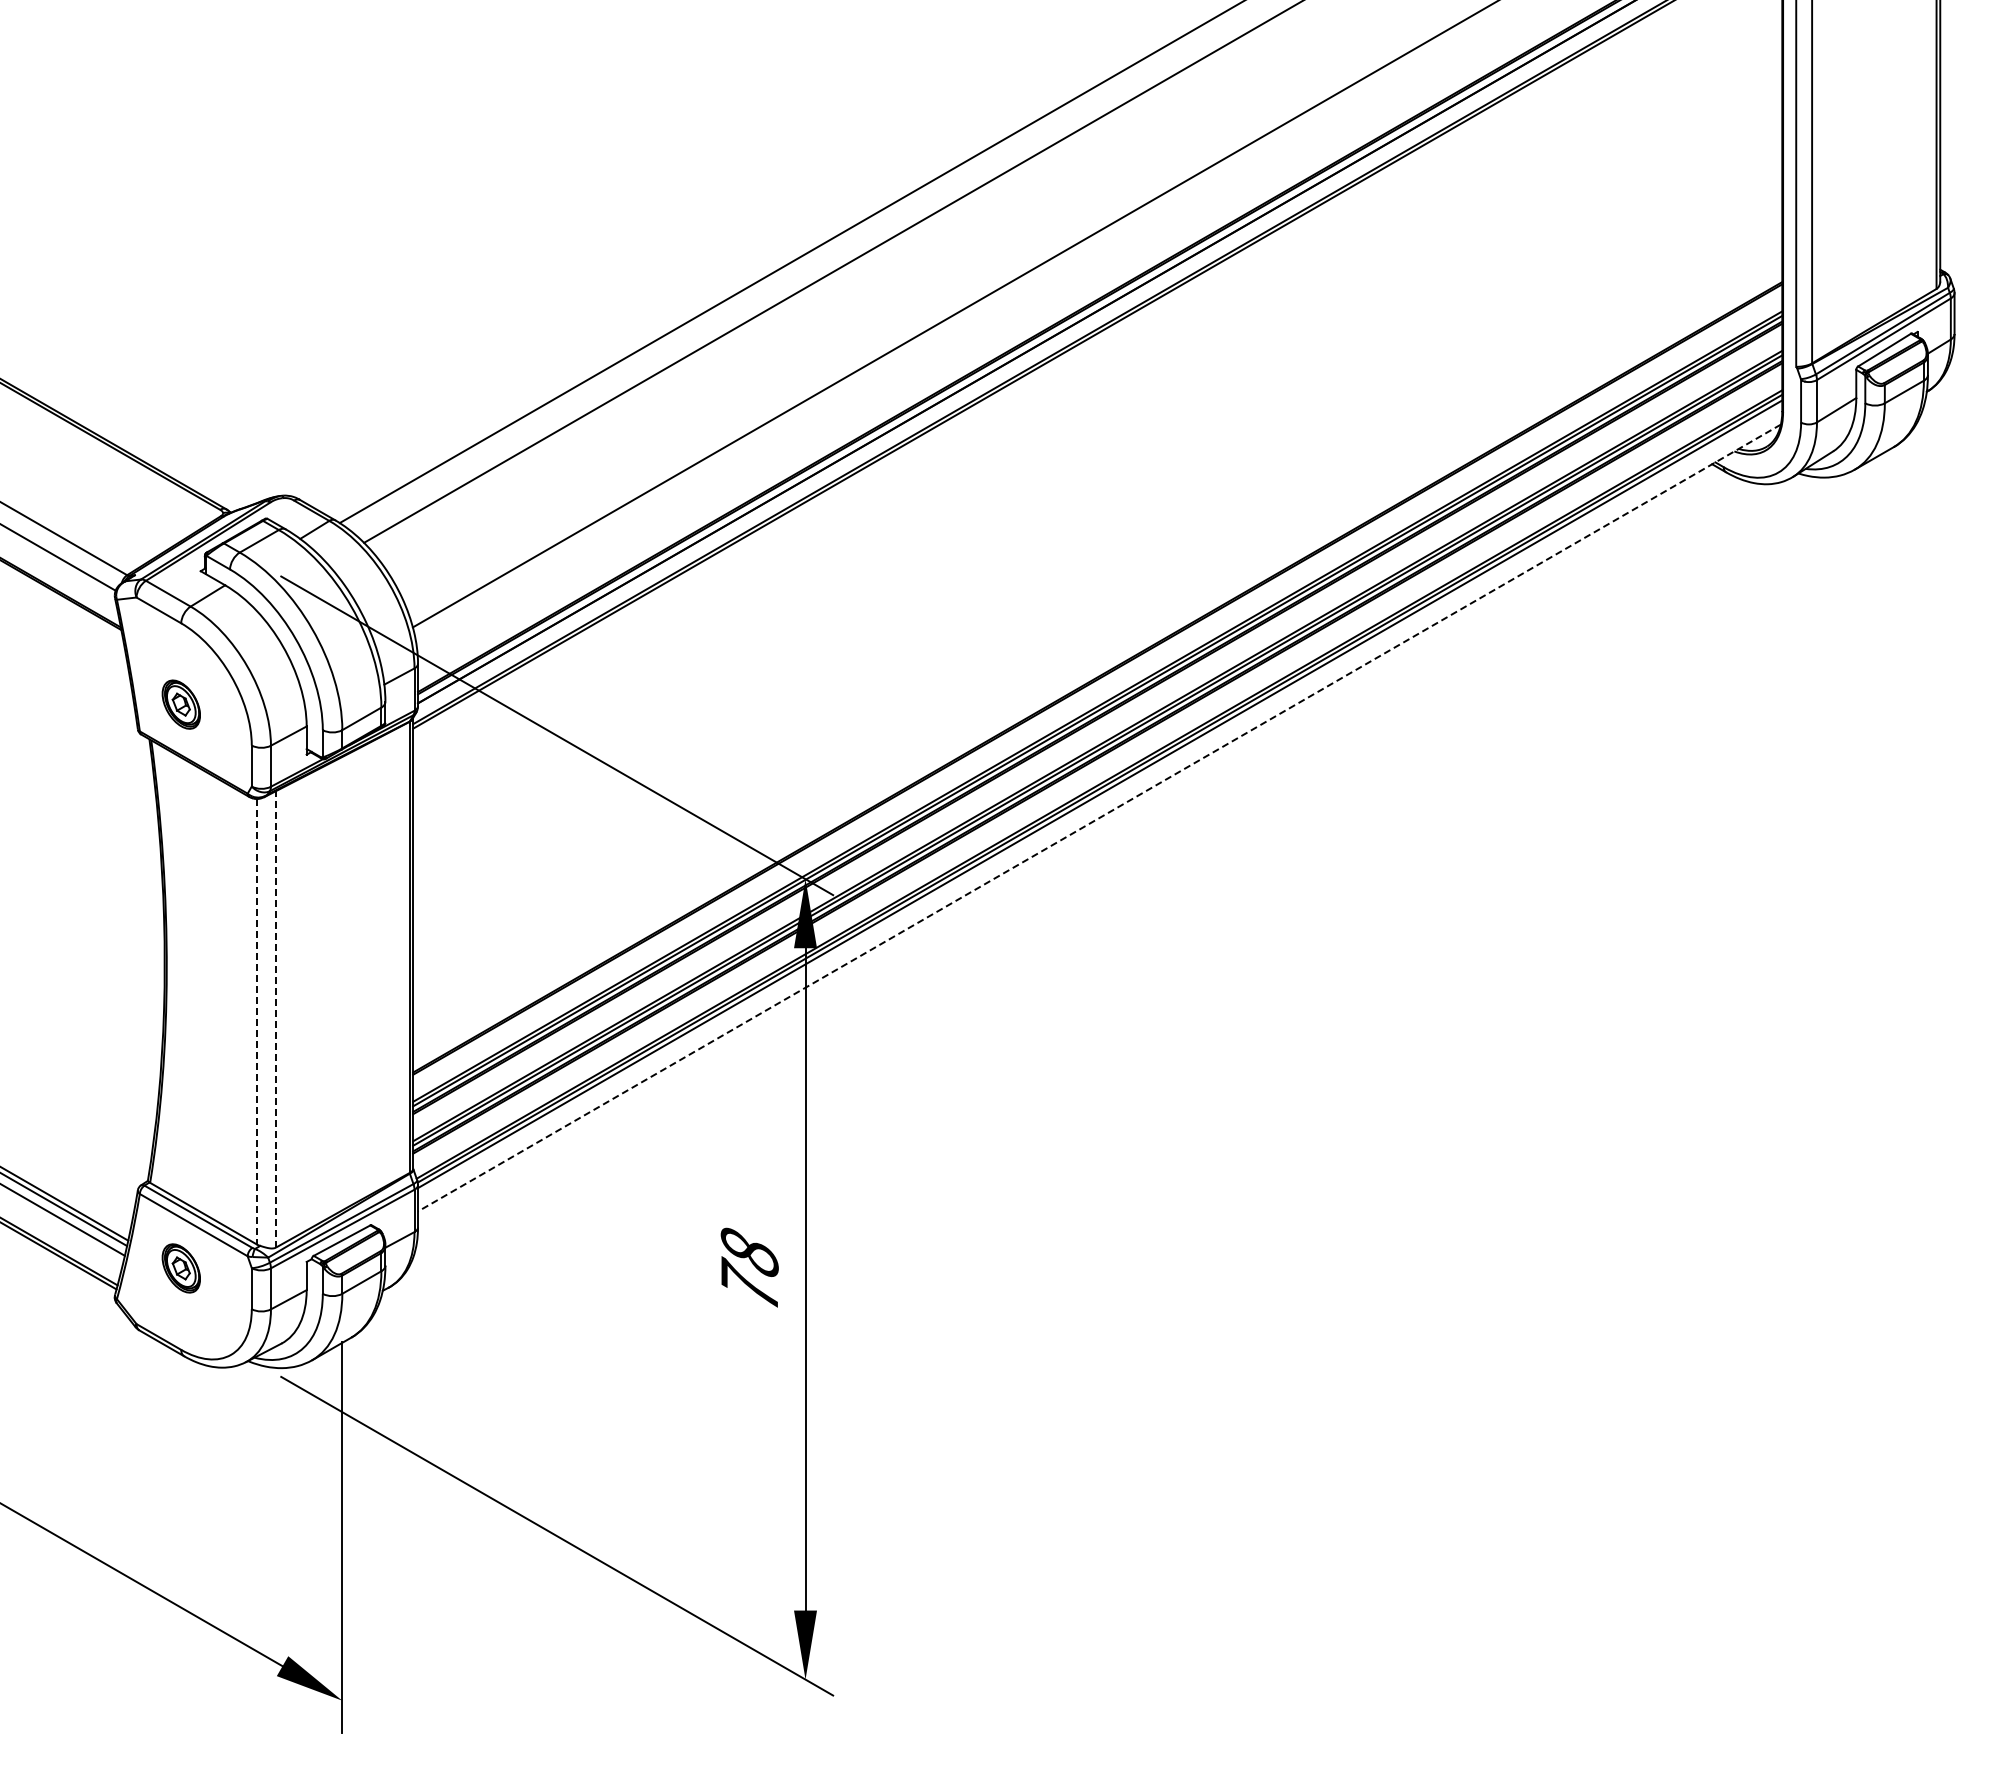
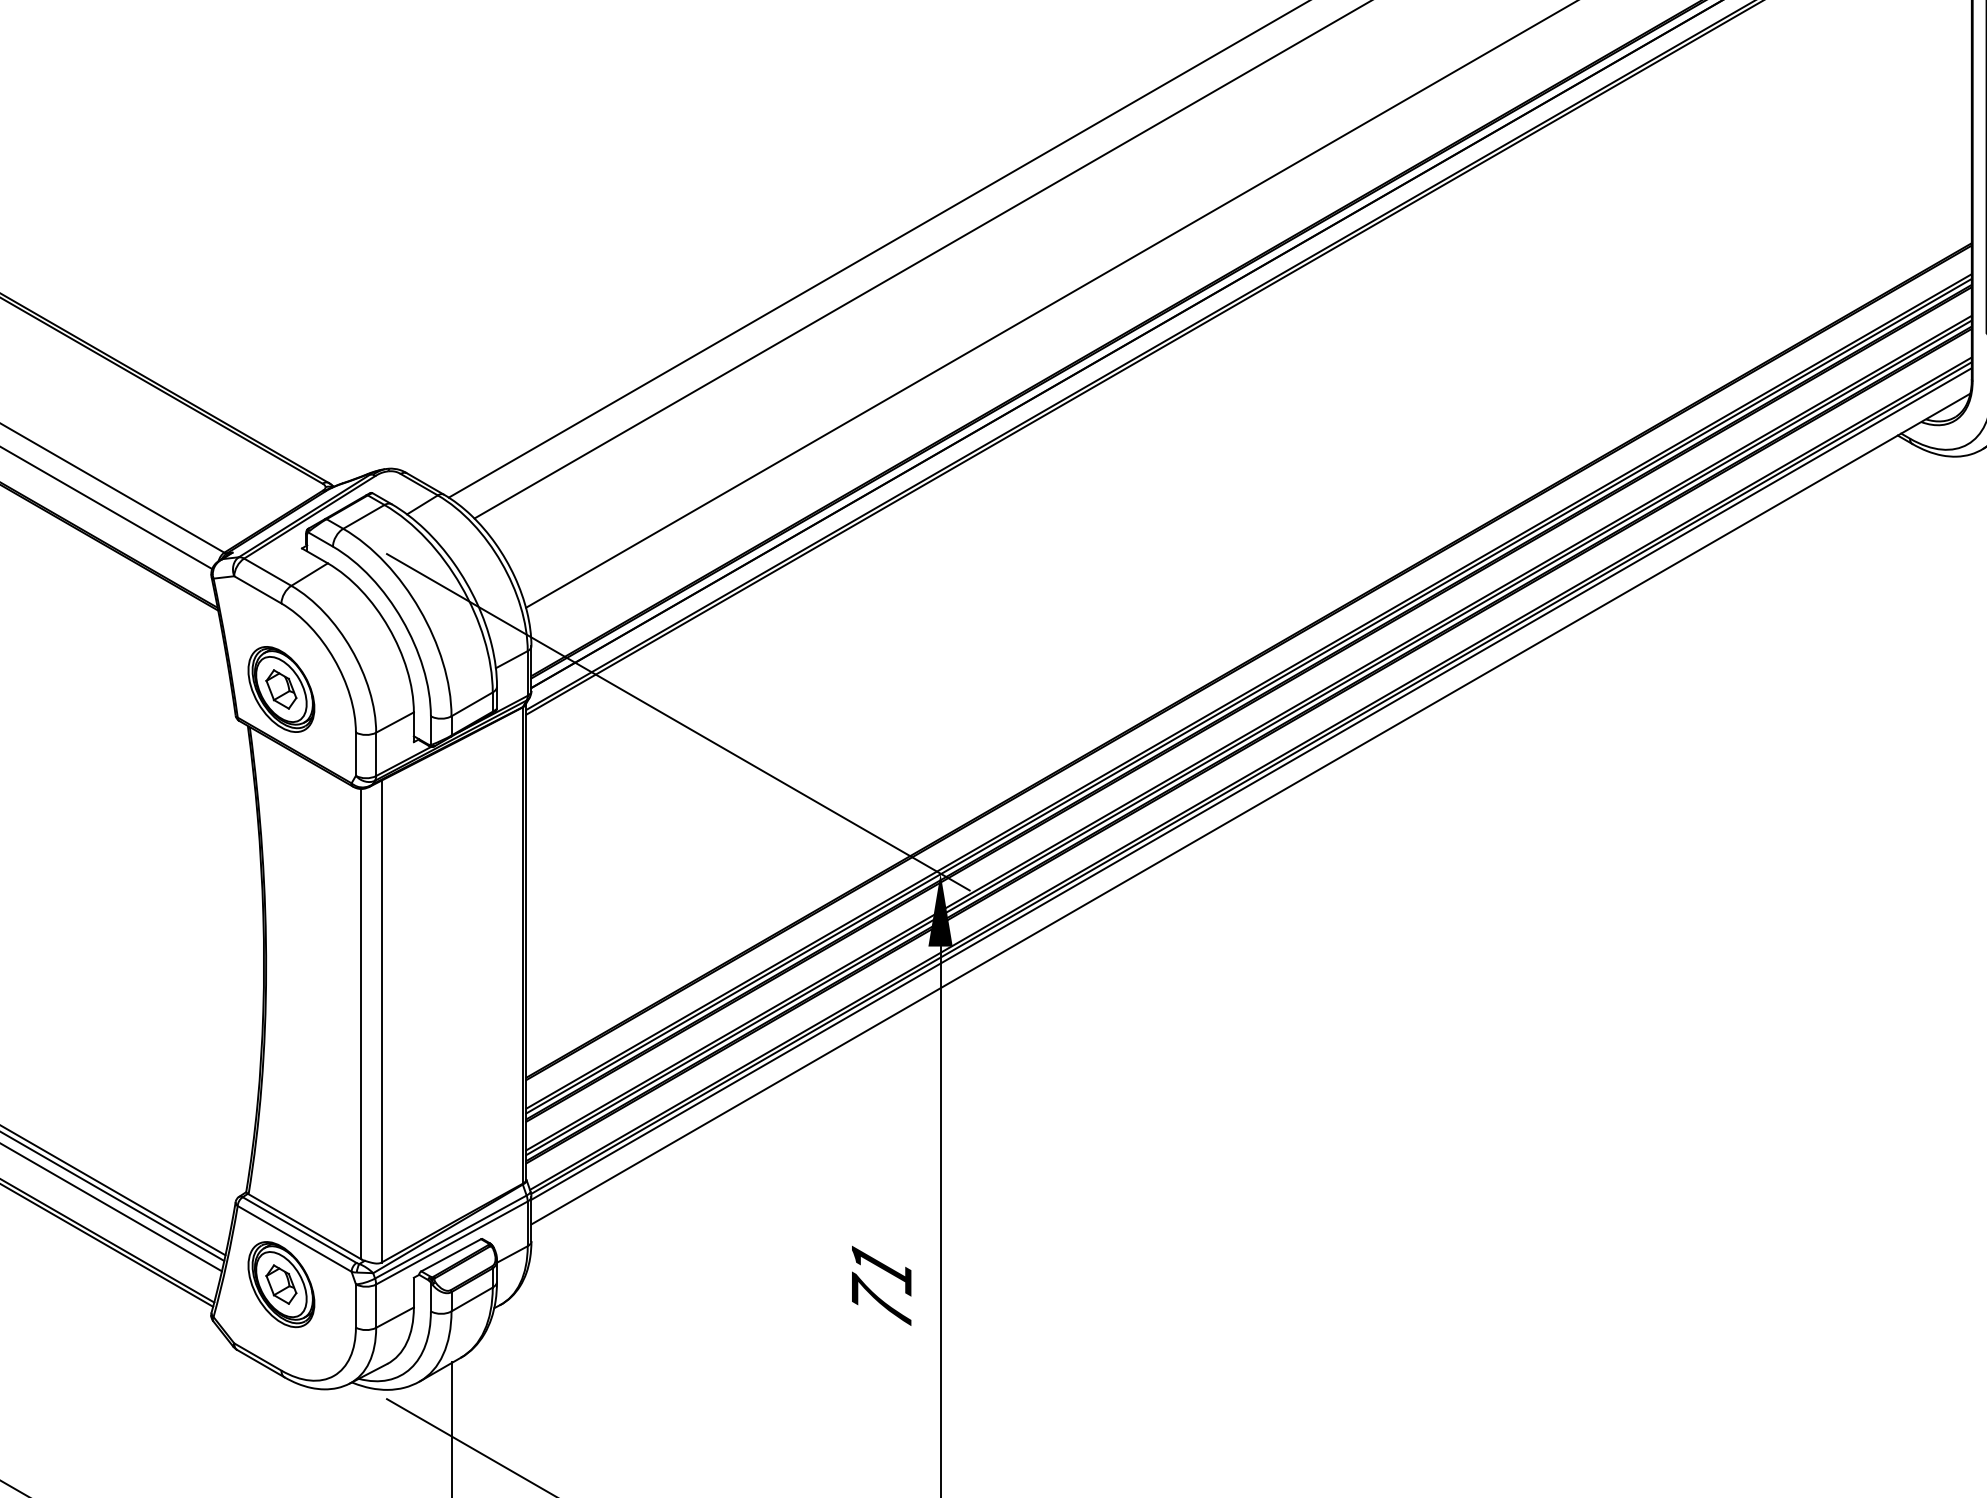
part: (181, 704) -> (281, 689), size x1.67
line: (1099, 818) -> (1250, 809), dashed -> solid
line: (276, 1018) -> (382, 1020), dashed -> solid
line: (257, 1021) -> (361, 1023), dashed -> solid
text: (749, 1253) -> (881, 1268), 78 -> 71
part: (181, 1268) -> (281, 1284), size x1.67

